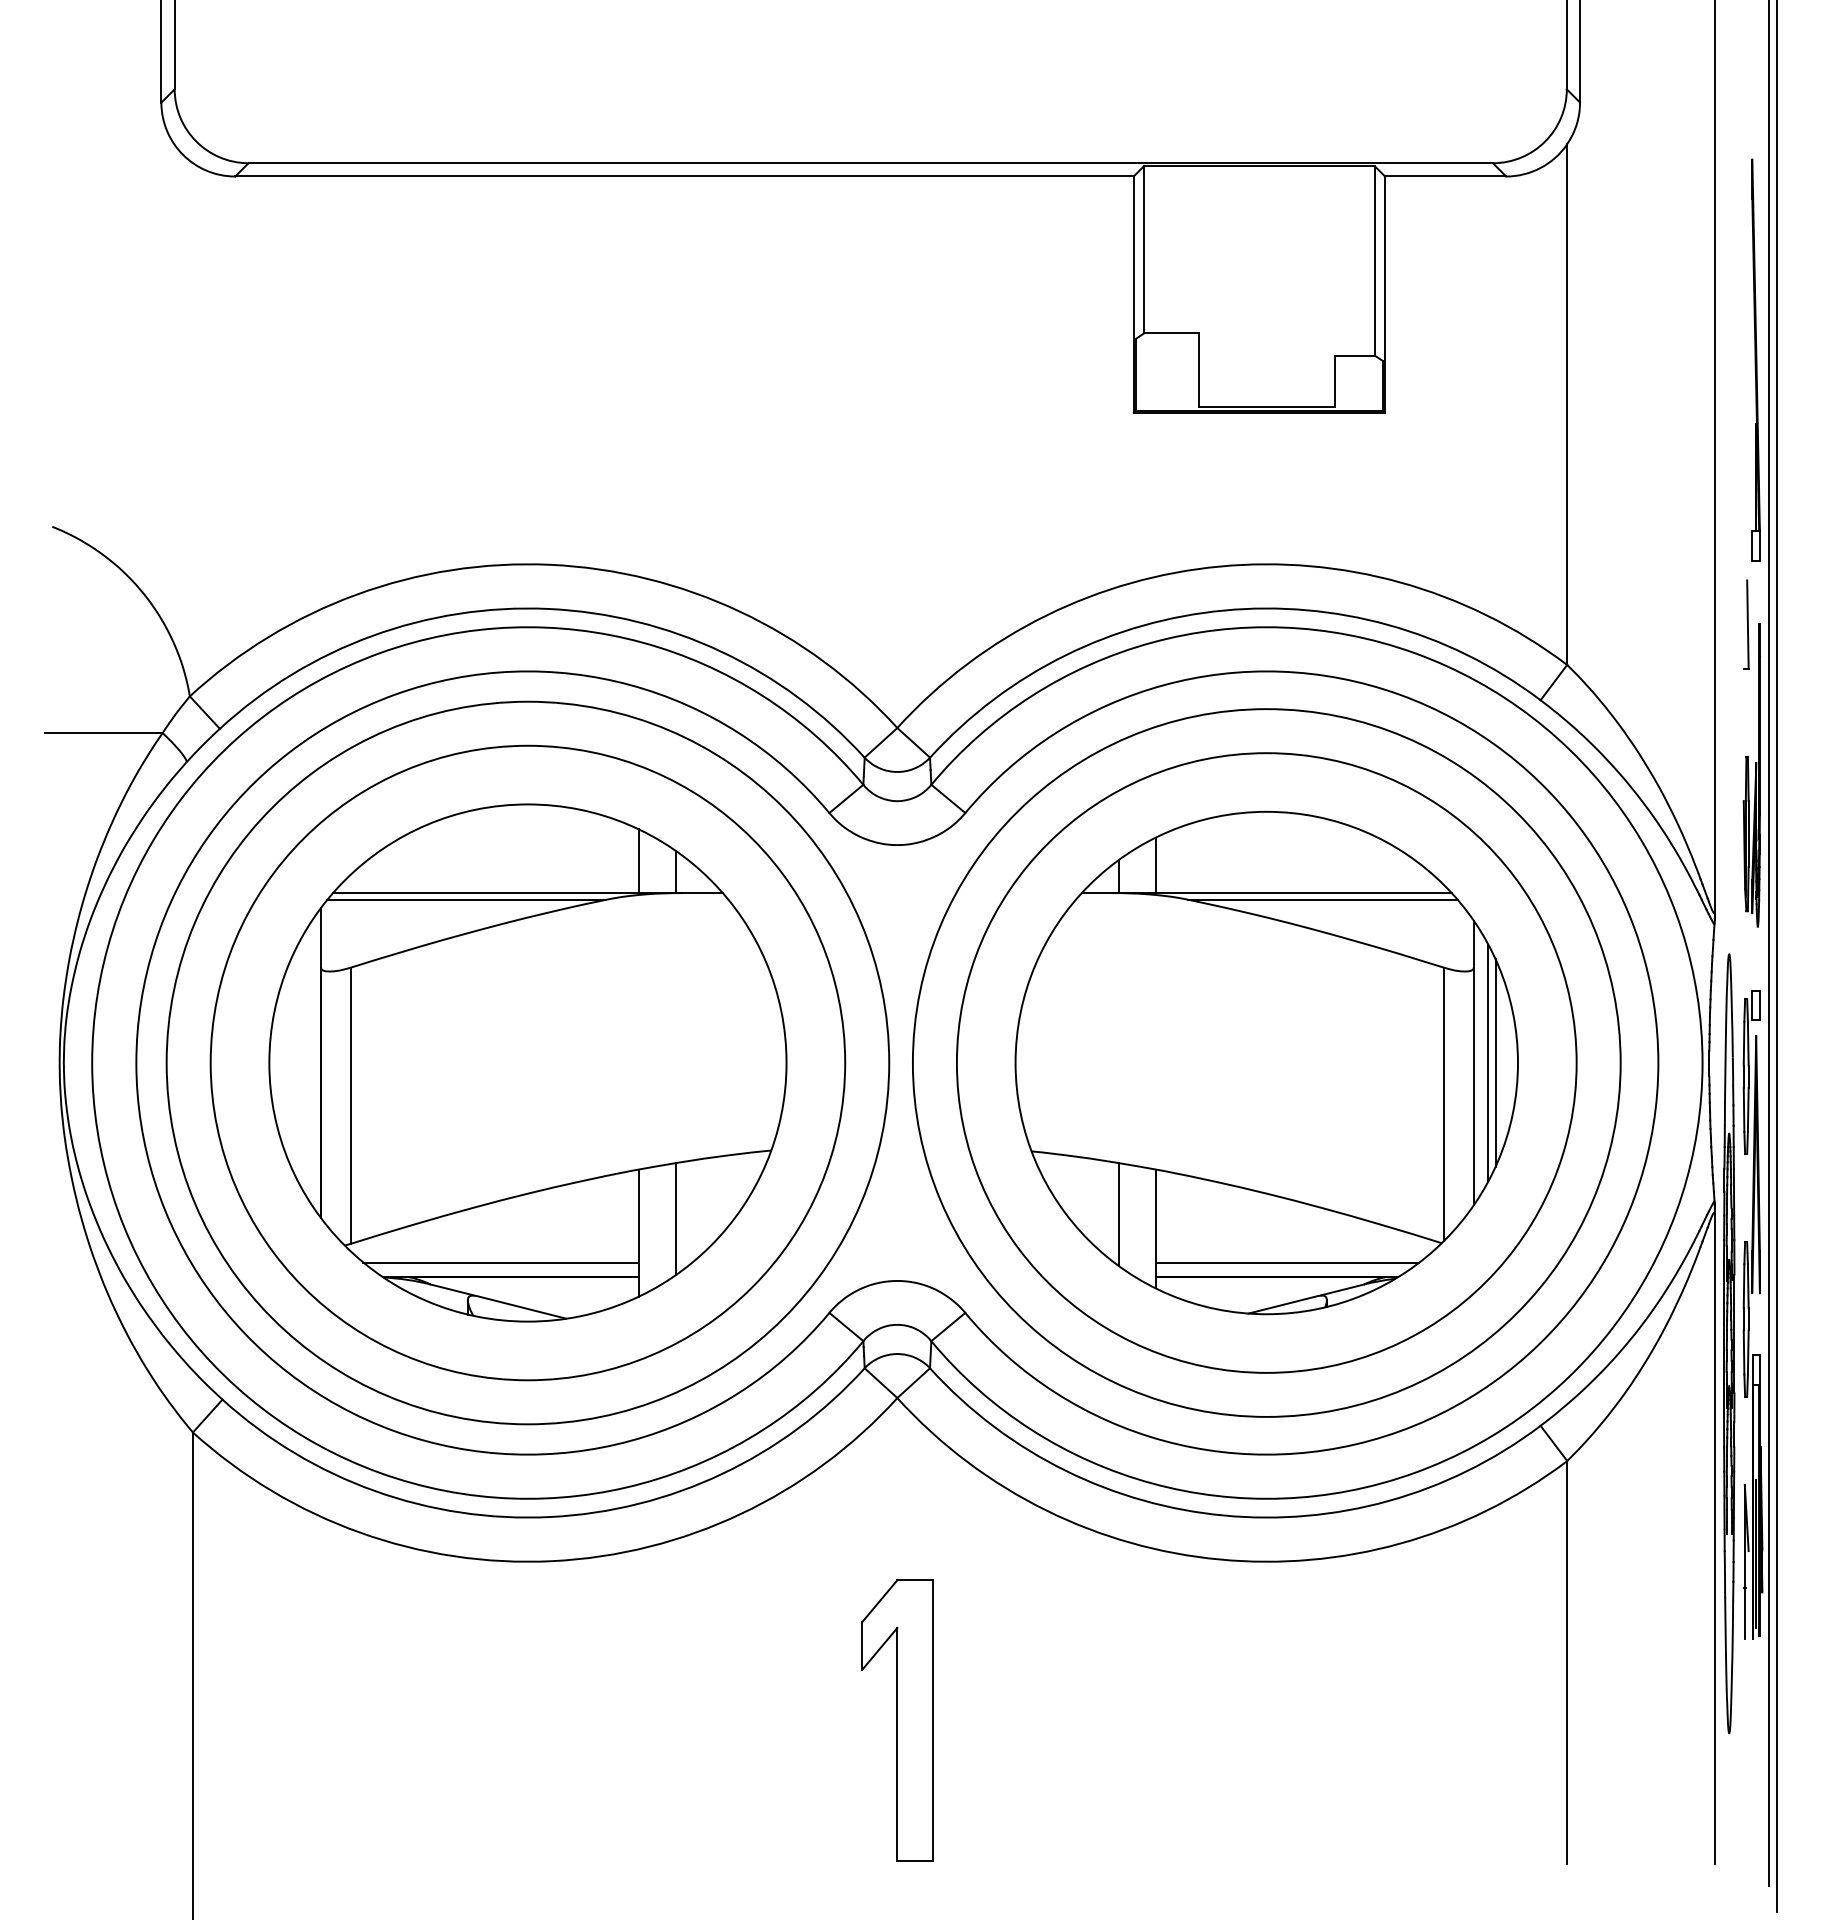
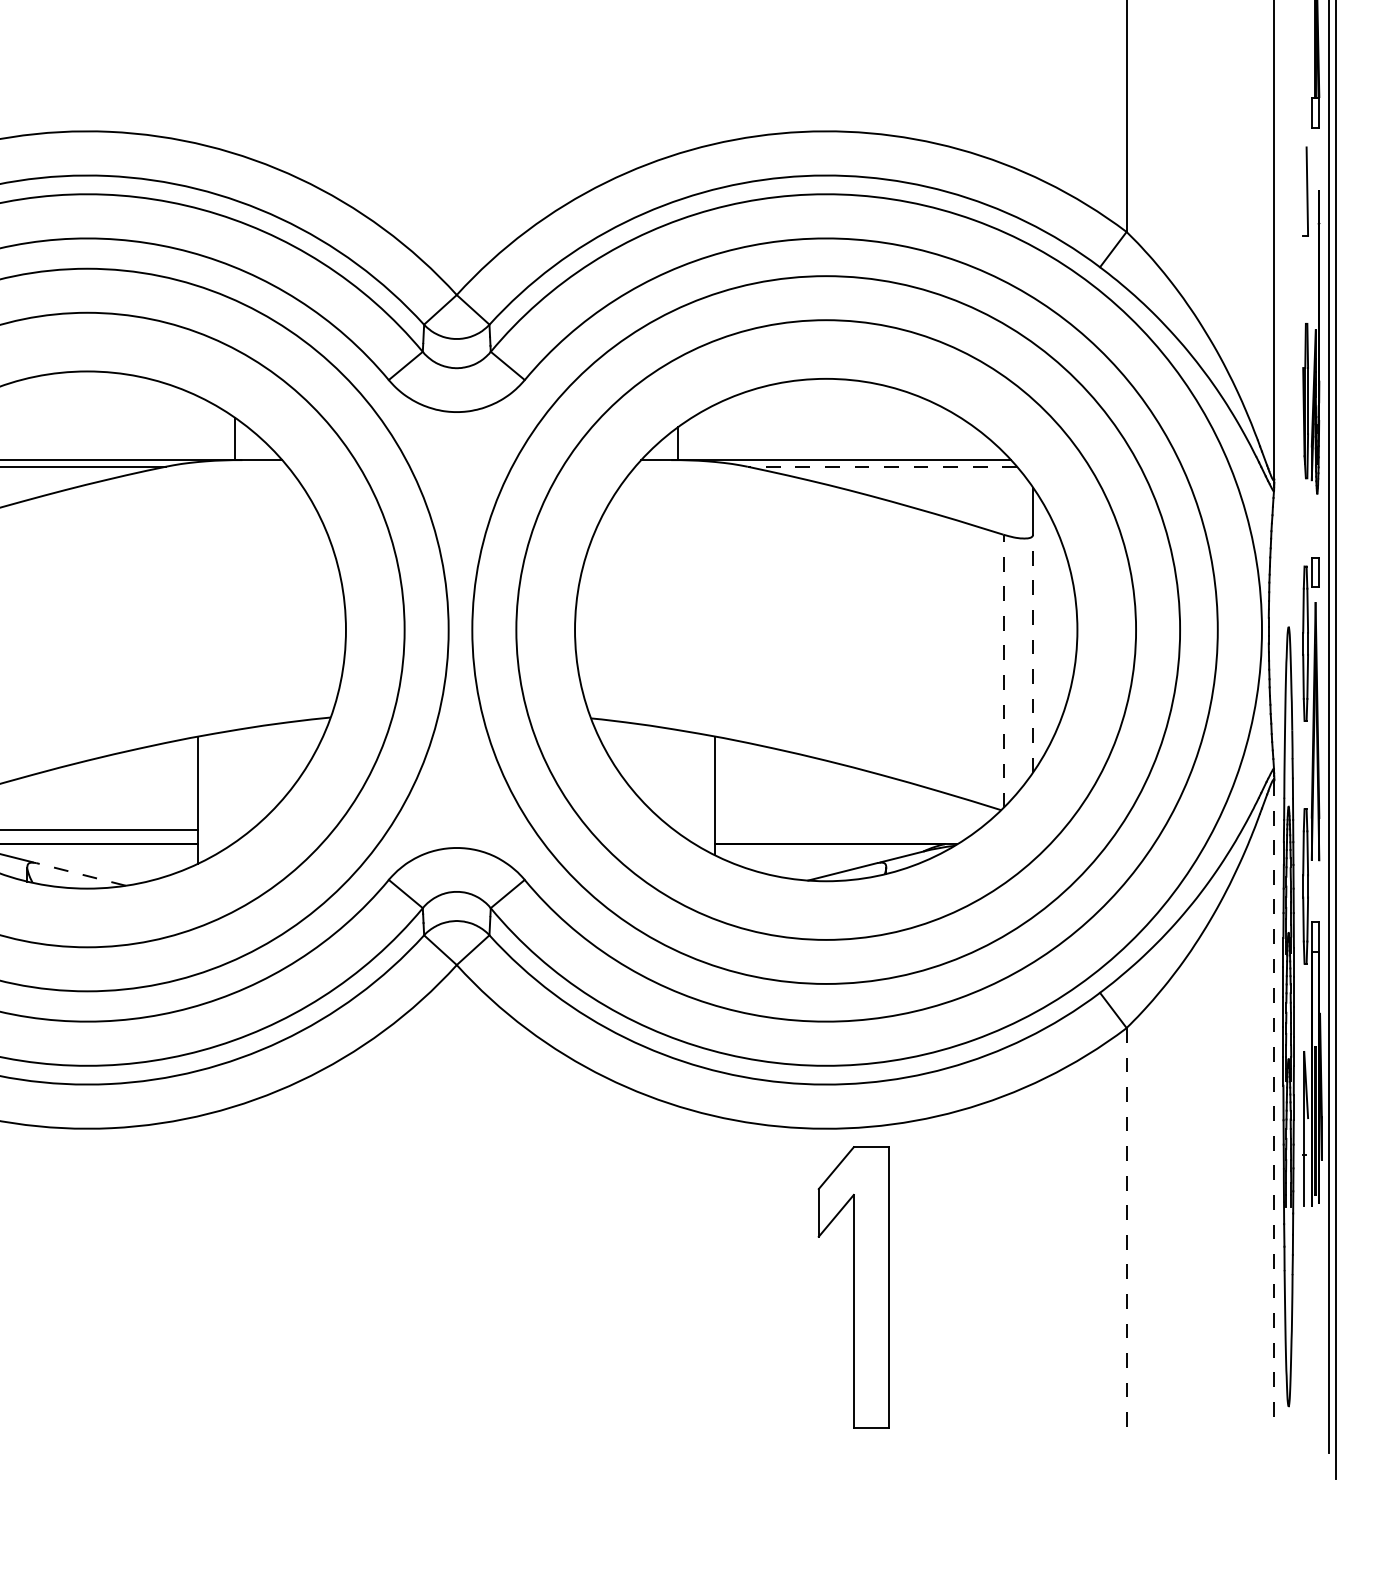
line: (638, 861) -> (197, 428), removed
line: (1155, 865) -> (714, 432), removed
line: (1323, 899) -> (882, 466), solid -> dashed
line: (1488, 1062) -> (1047, 629), removed
line: (1495, 1062) -> (1054, 629), removed
line: (1473, 1086) -> (1032, 653), solid -> dashed
line: (1444, 1104) -> (1003, 671), solid -> dashed
line: (1119, 1214) -> (678, 781), removed
line: (675, 1219) -> (234, 786), removed
line: (1287, 1262) -> (846, 829), removed
line: (521, 1307) -> (80, 874), solid -> dashed
part: (1729, 1343) -> (1288, 1016), moved
line: (1714, 1538) -> (1273, 1105), solid -> dashed
line: (1567, 1662) -> (1126, 1229), solid -> dashed
part: (897, 1720) -> (853, 1287), moved

